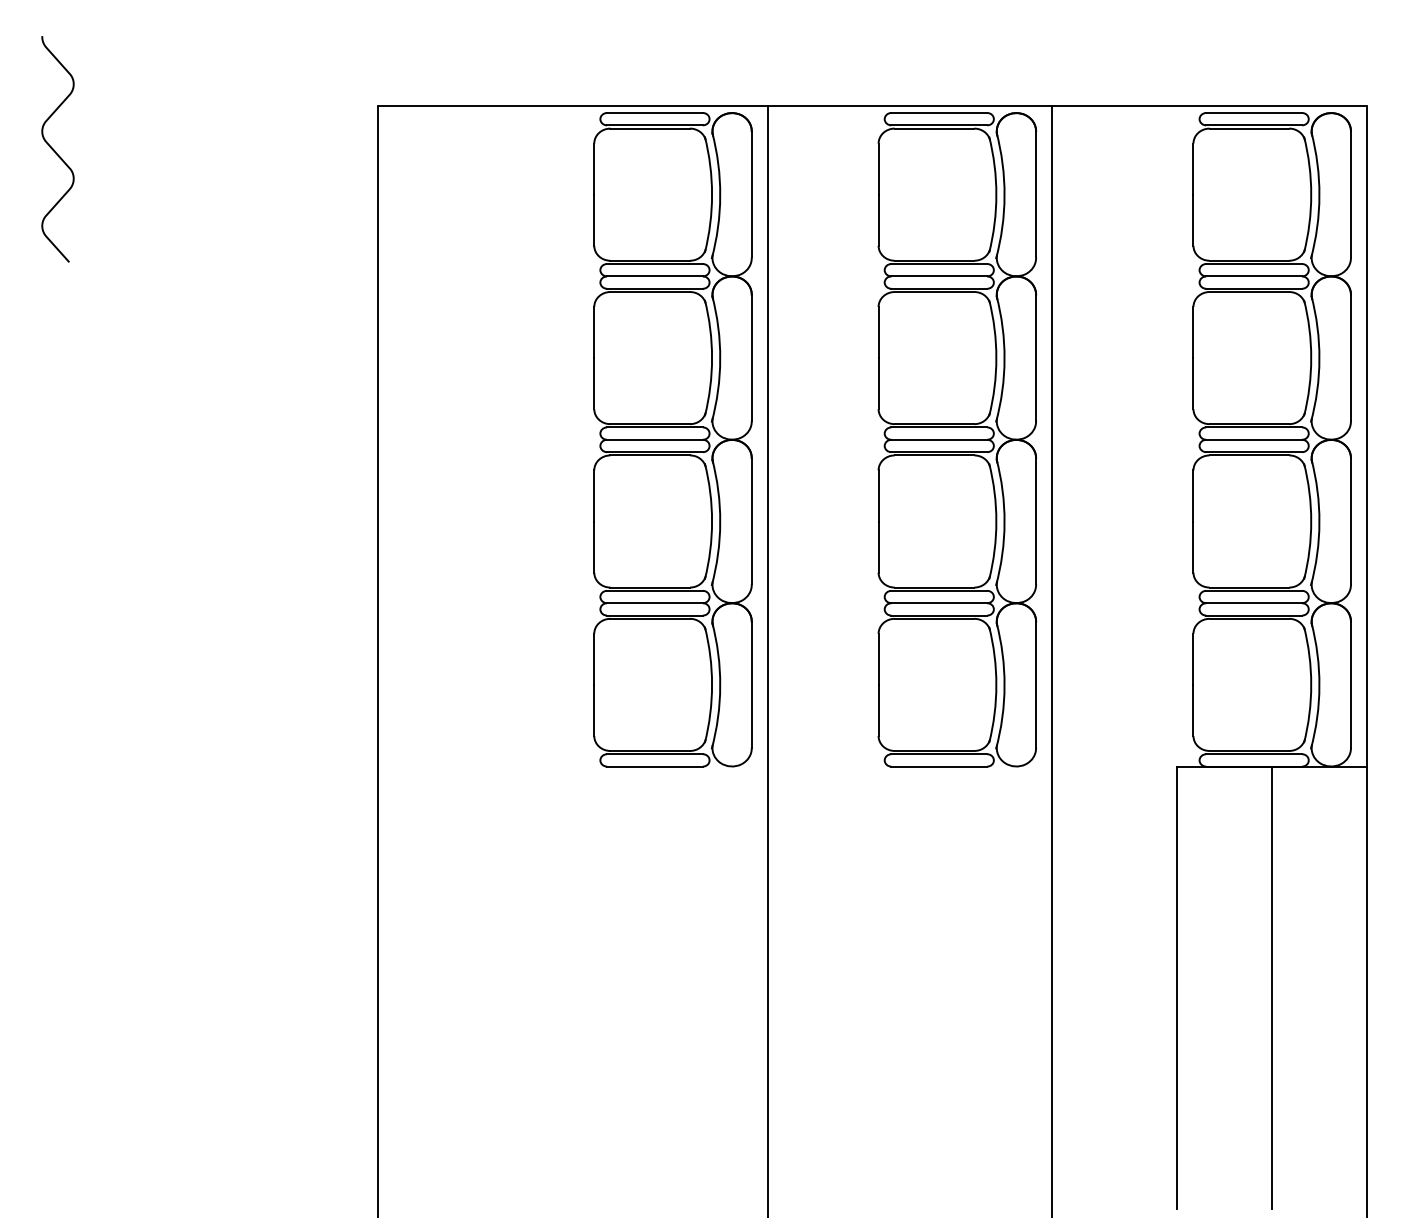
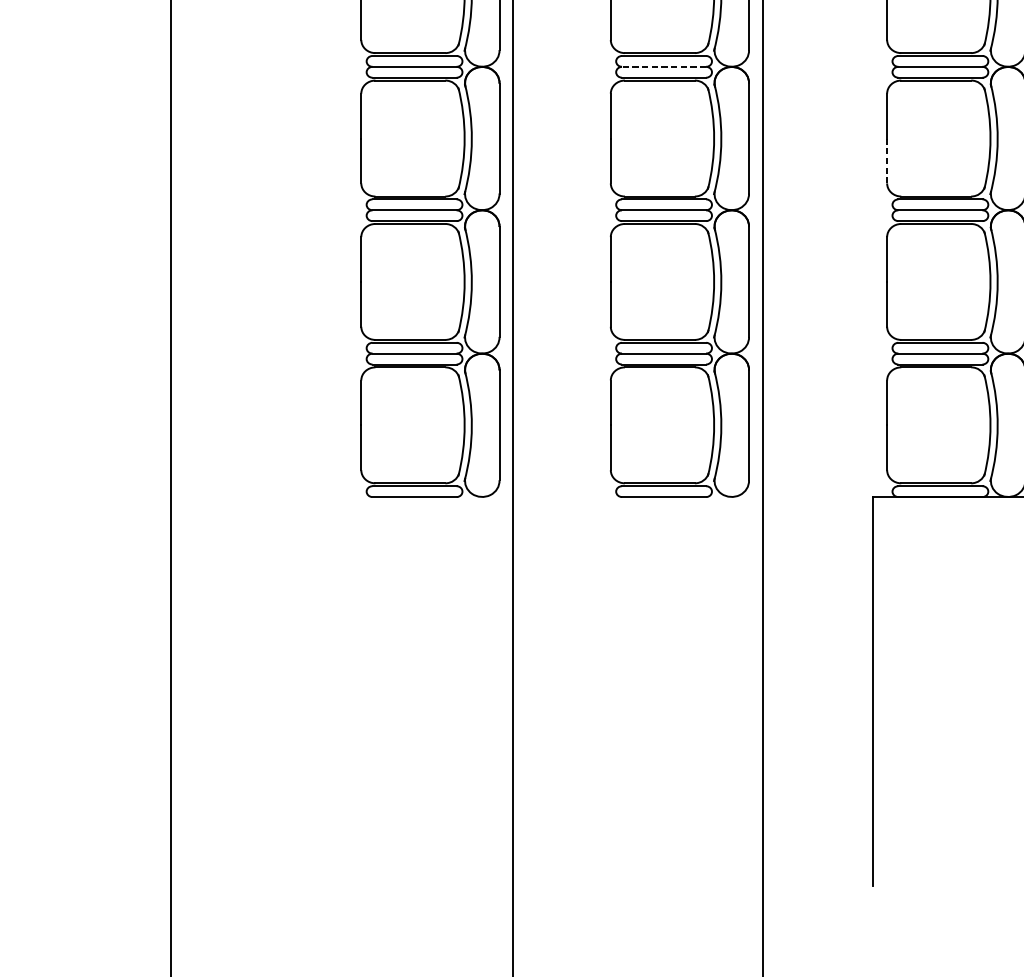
line: (939, 276) -> (664, 66), solid -> dashed
line: (1193, 383) -> (887, 160), solid -> dashed
line: (1272, 987) -> (956, 690), removed

